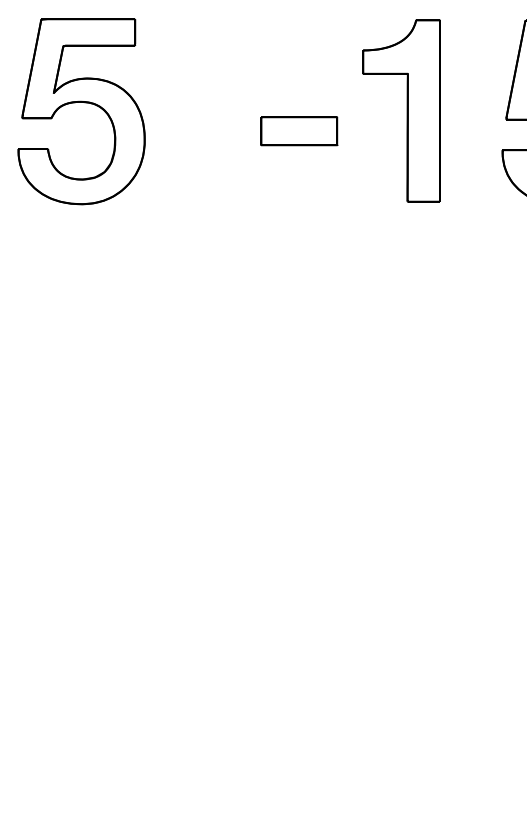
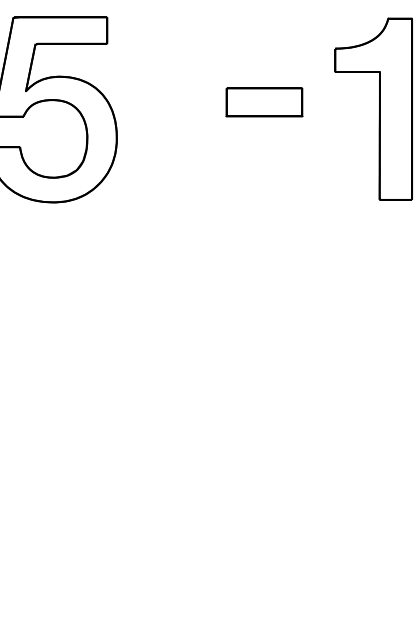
part: (299, 131) -> (264, 102), moved

